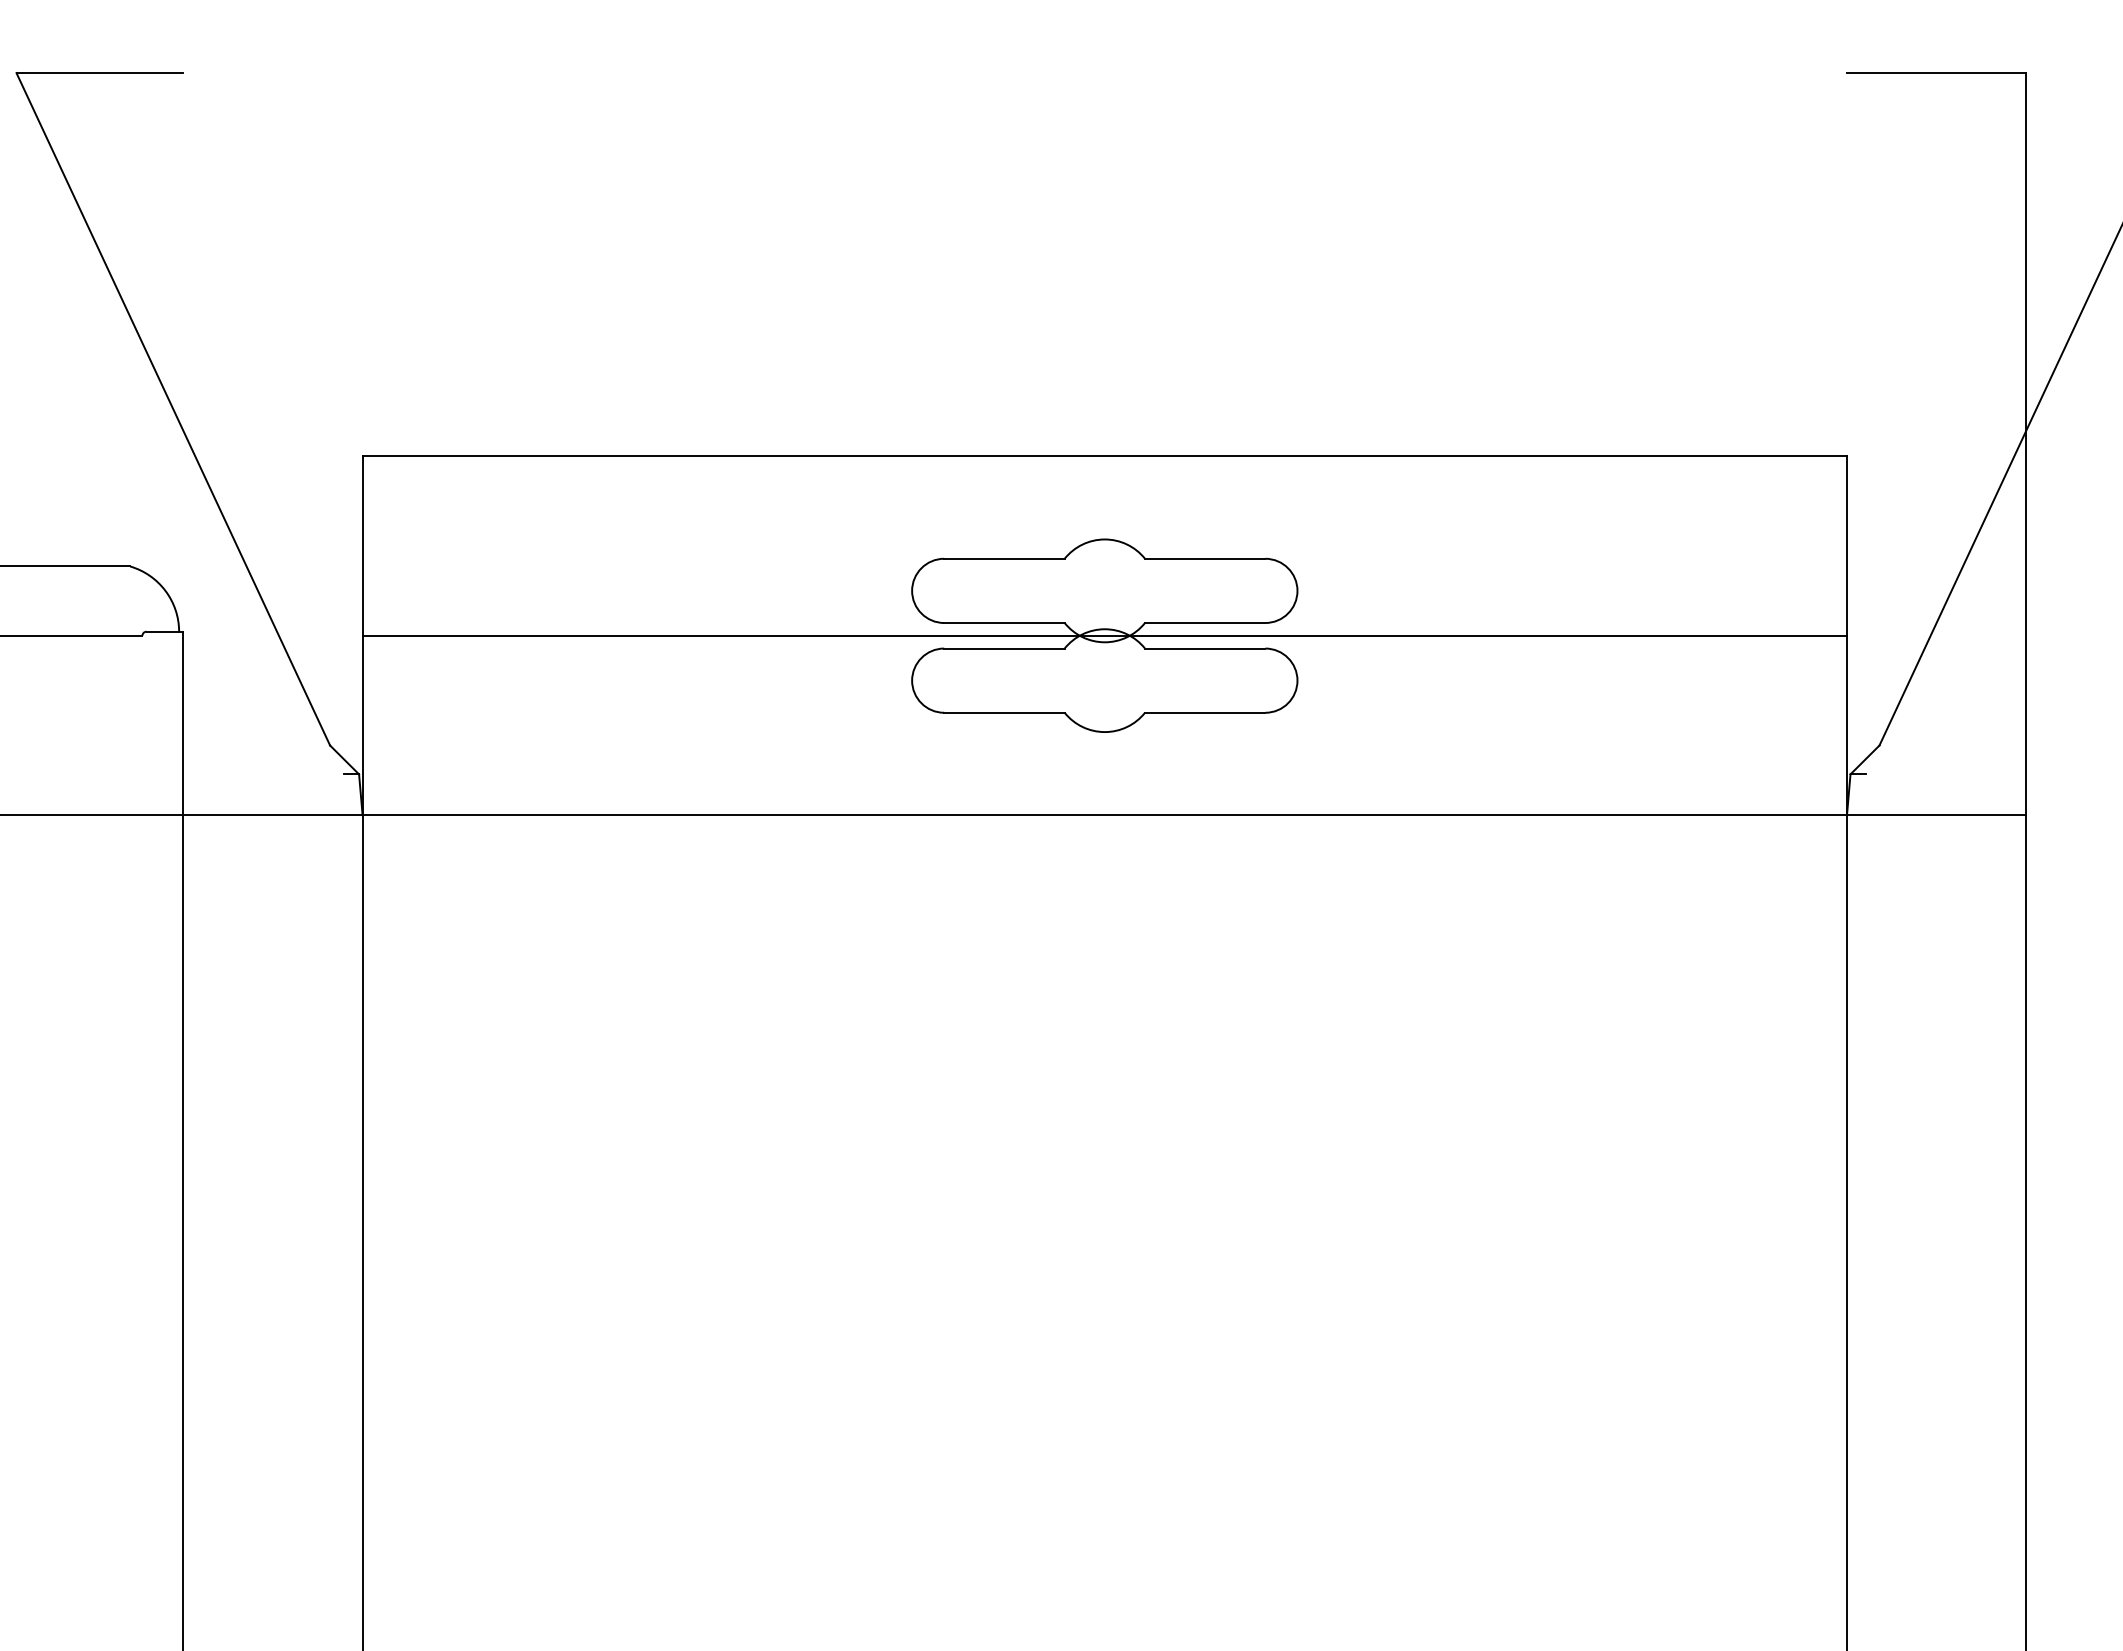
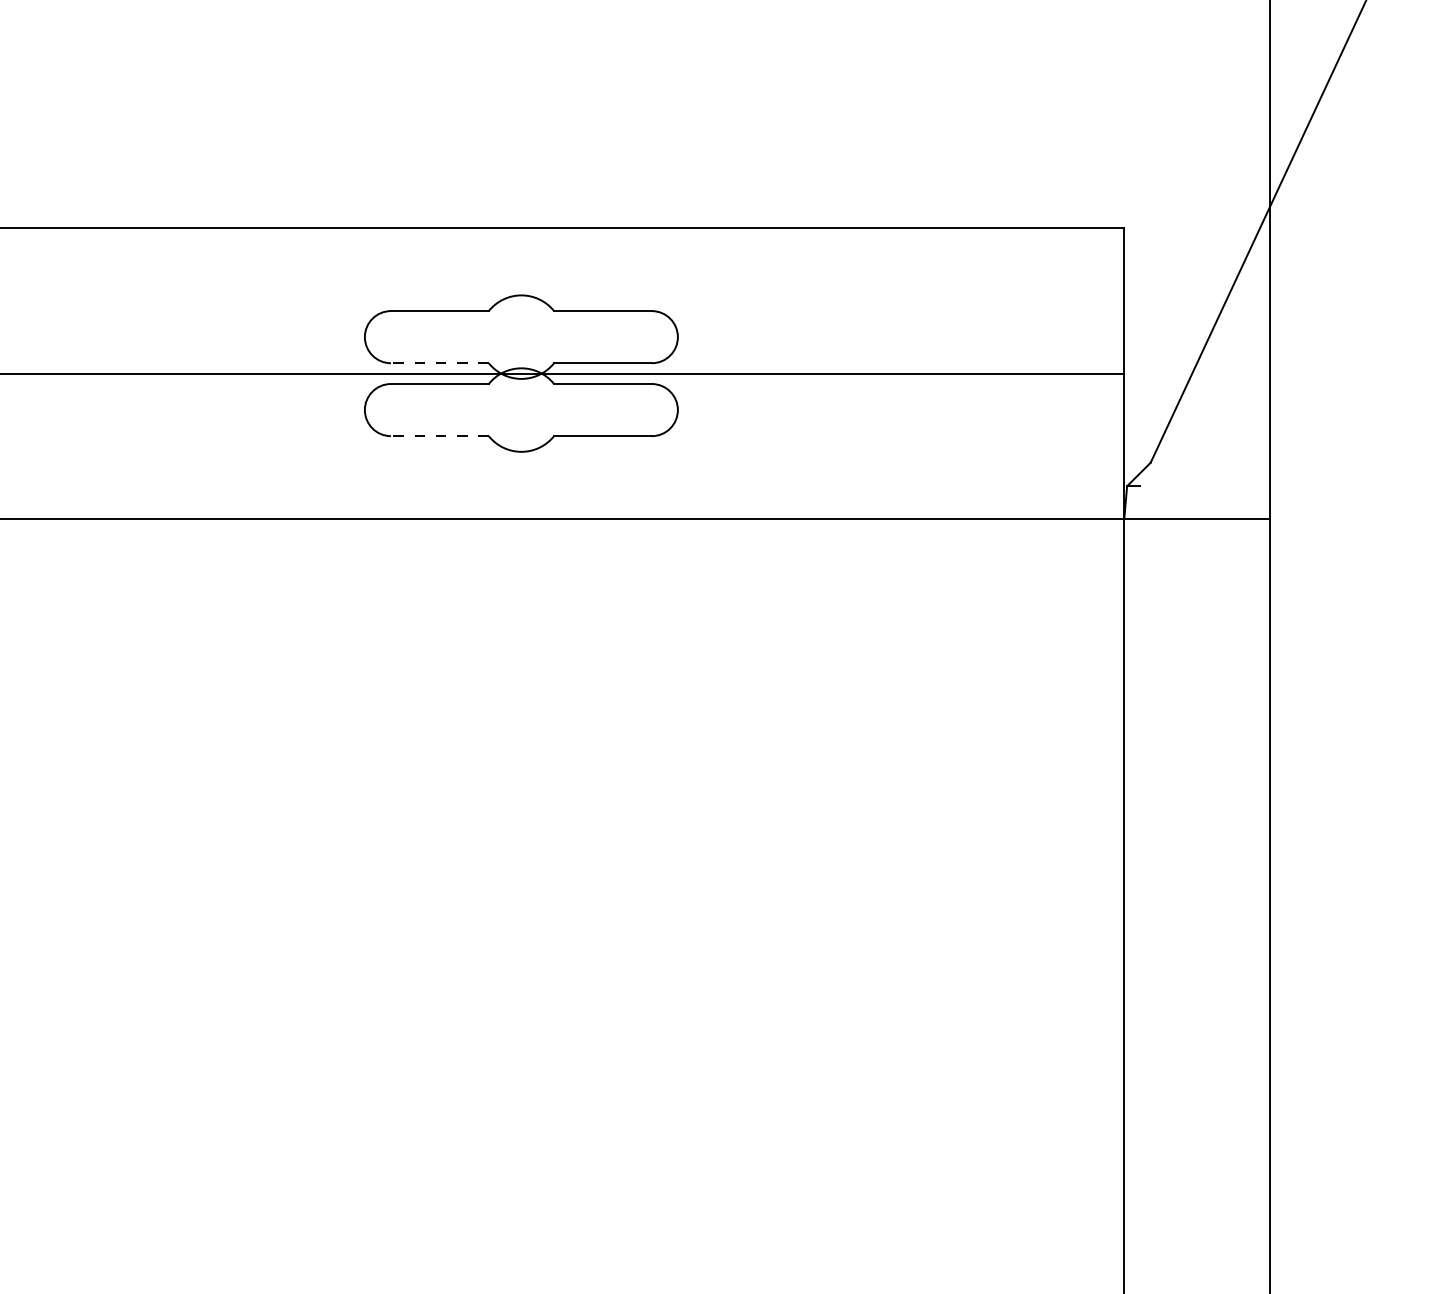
line: (1003, 622) -> (439, 362), solid -> dashed
line: (1003, 712) -> (439, 435), solid -> dashed

